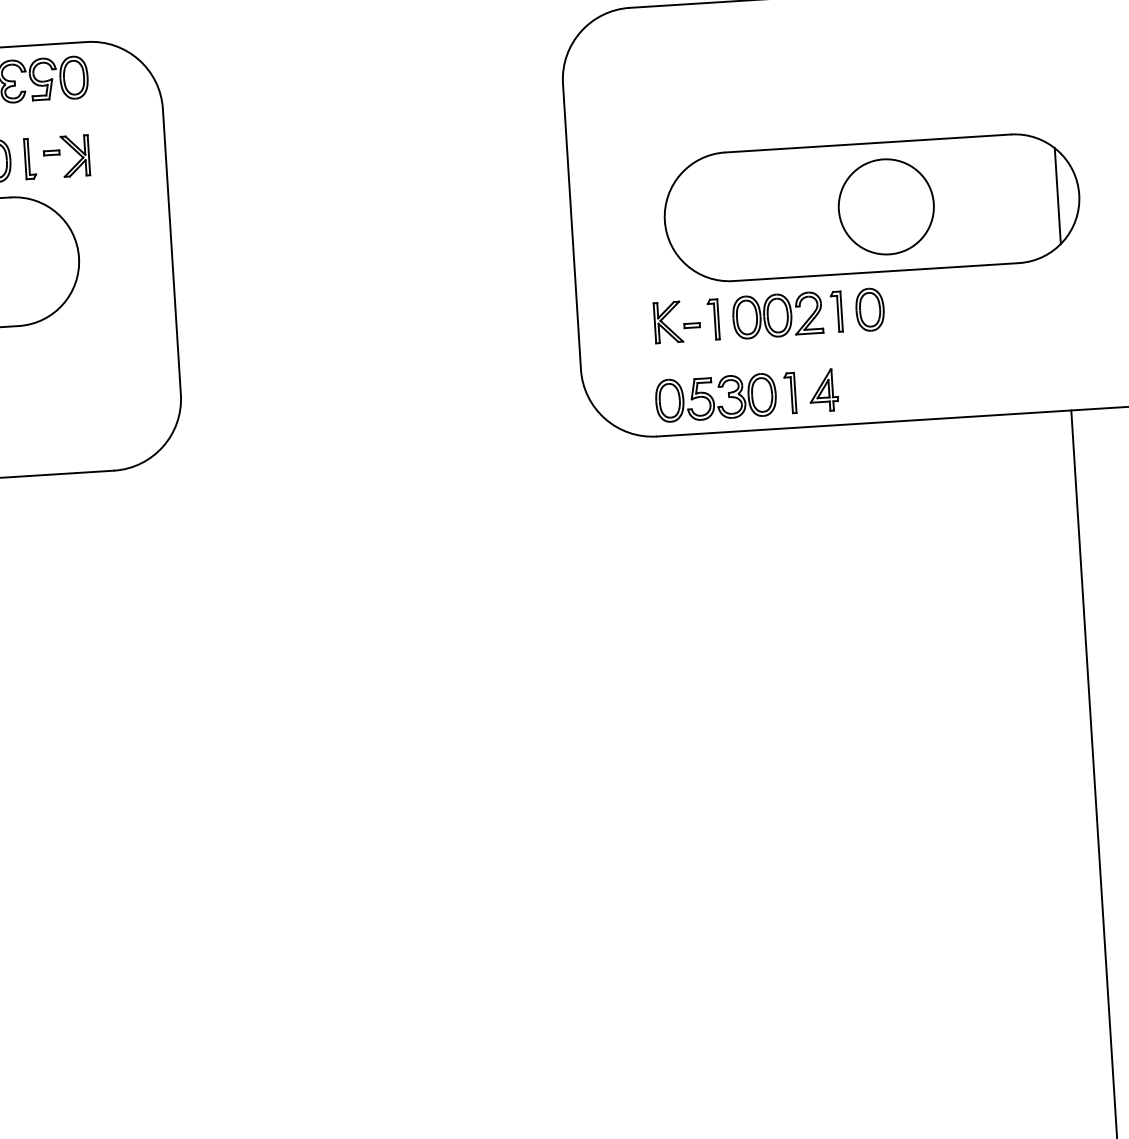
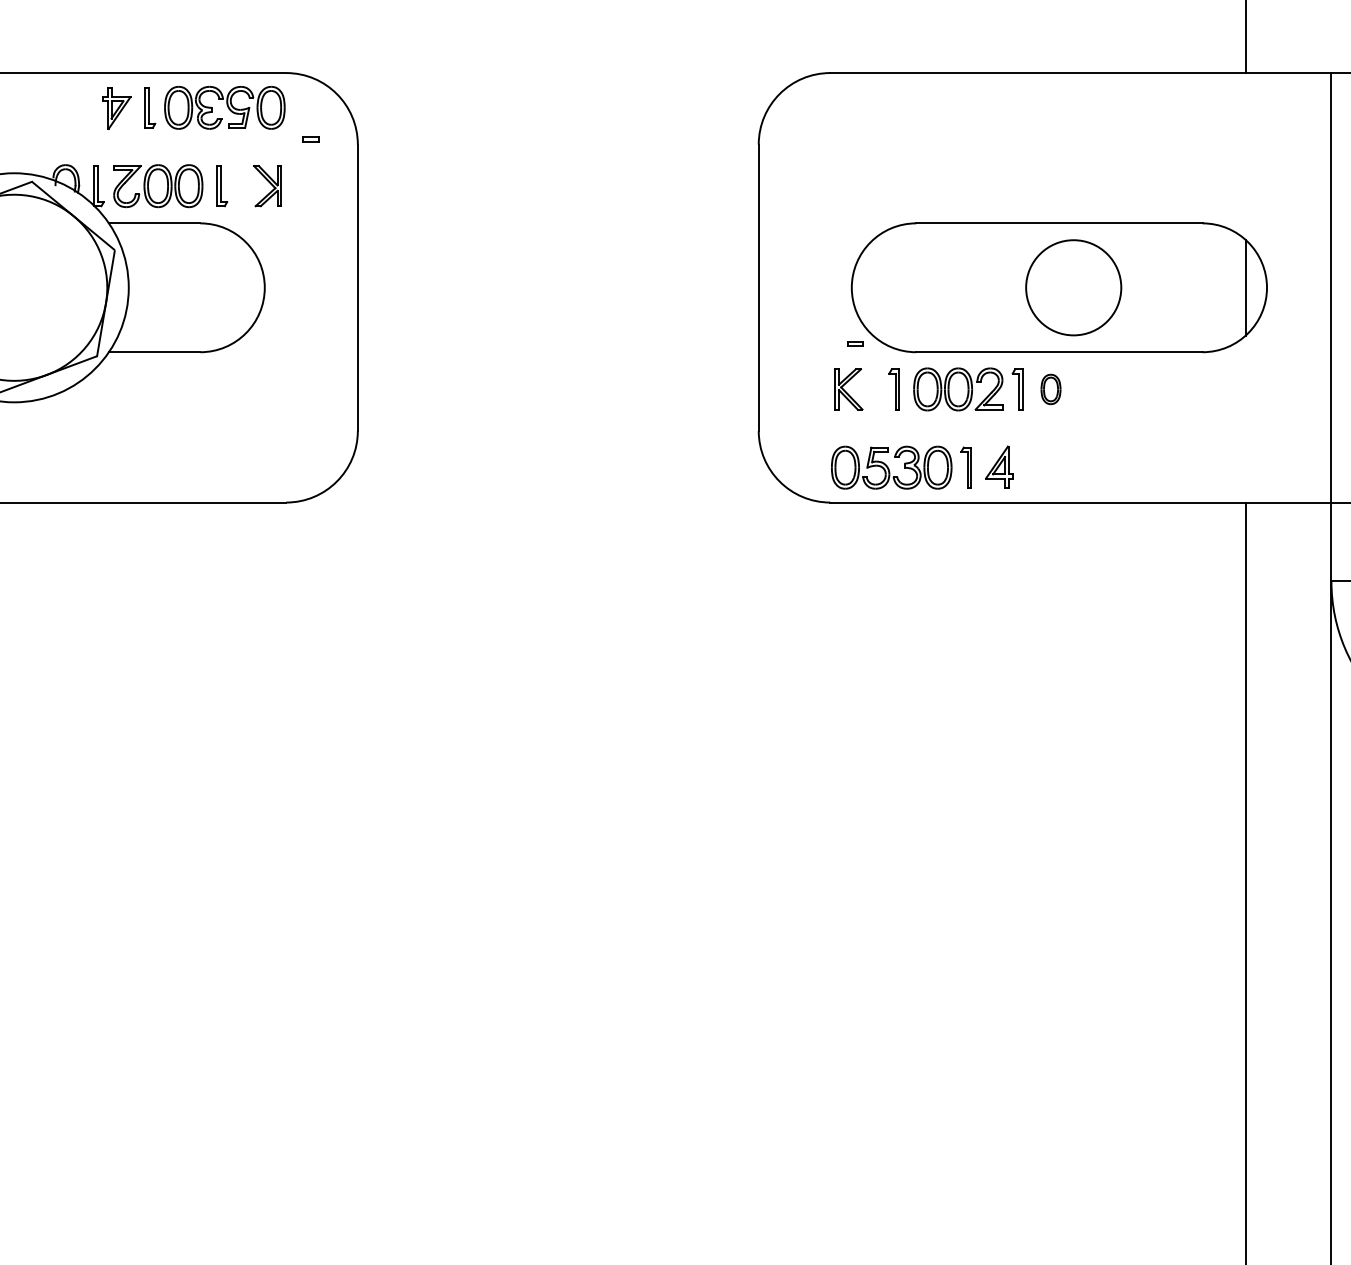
part: (51, 152) -> (310, 139), moved
part: (869, 309) -> (1050, 389), size x0.7
part: (692, 325) -> (855, 343), moved

